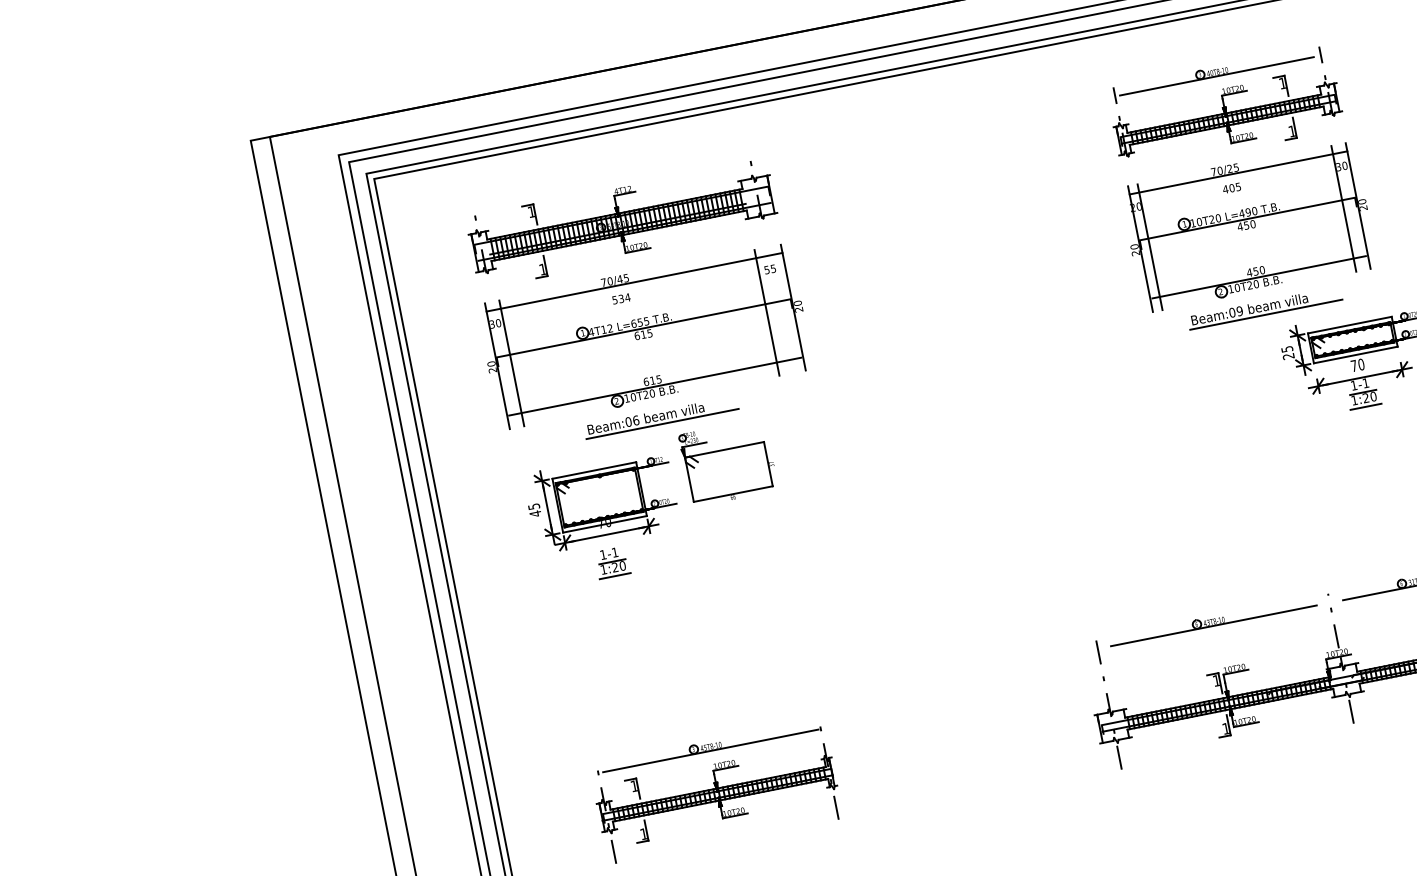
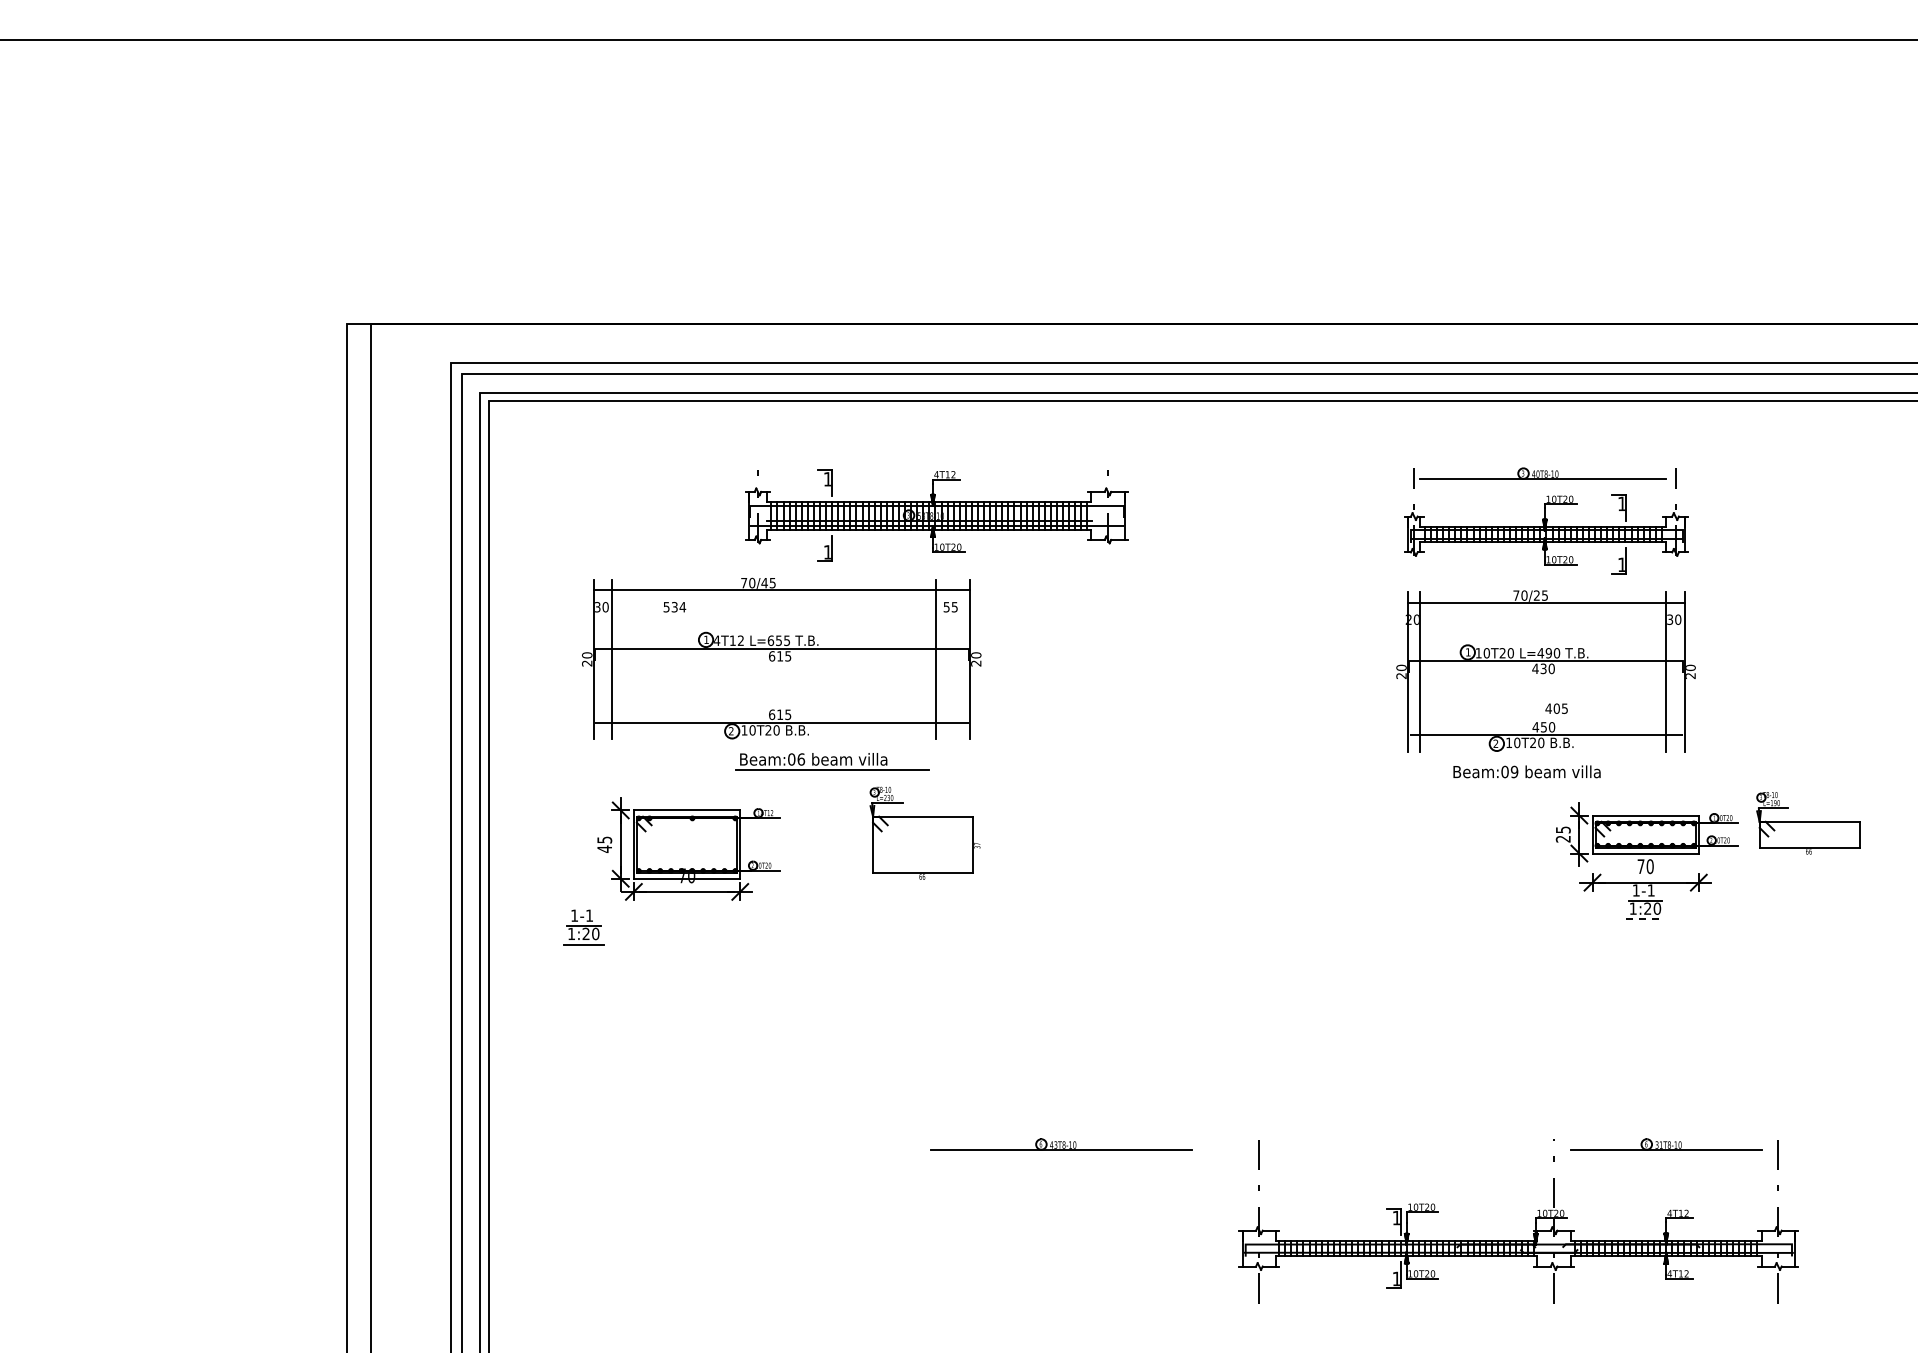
text: (1231, 188) -> (1556, 708), moved
part: (622, 223) -> (936, 515), moved
text: (1246, 225) -> (1543, 668), 450 -> 430
text: (621, 299) -> (674, 607), moved
line: (1265, 314) -> (1545, 782), removed
line: (1365, 406) -> (1645, 919), solid -> dashed
part: (661, 417) -> (832, 761), moved
part: (728, 462) -> (924, 832), moved
part: (612, 562) -> (583, 927), moved
part: (1212, 621) -> (1061, 1144), moved
part: (716, 791) -> (758, 1232), removed

